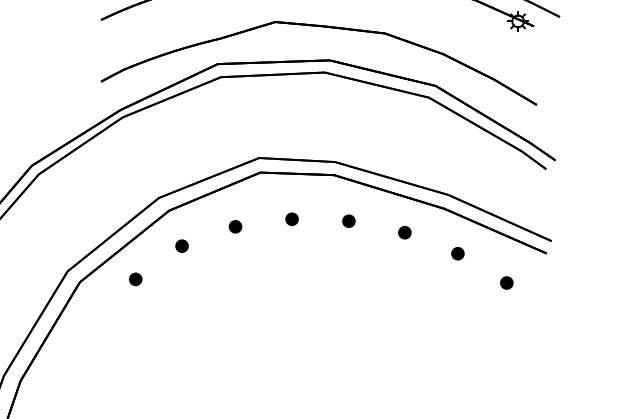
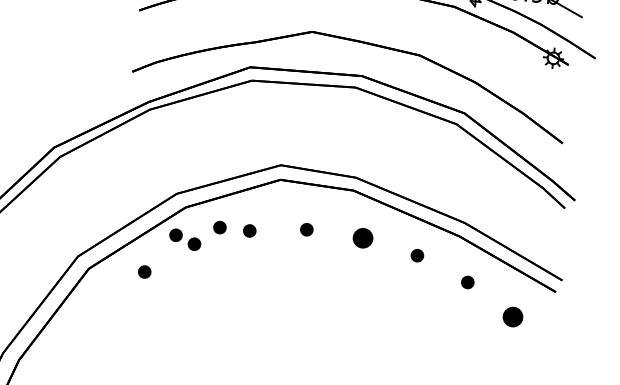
part: (348, 220) -> (362, 237), size x1.6
part: (205, 226) -> (219, 227), added
part: (162, 239) -> (175, 235), added
part: (506, 282) -> (512, 316), size x1.6

